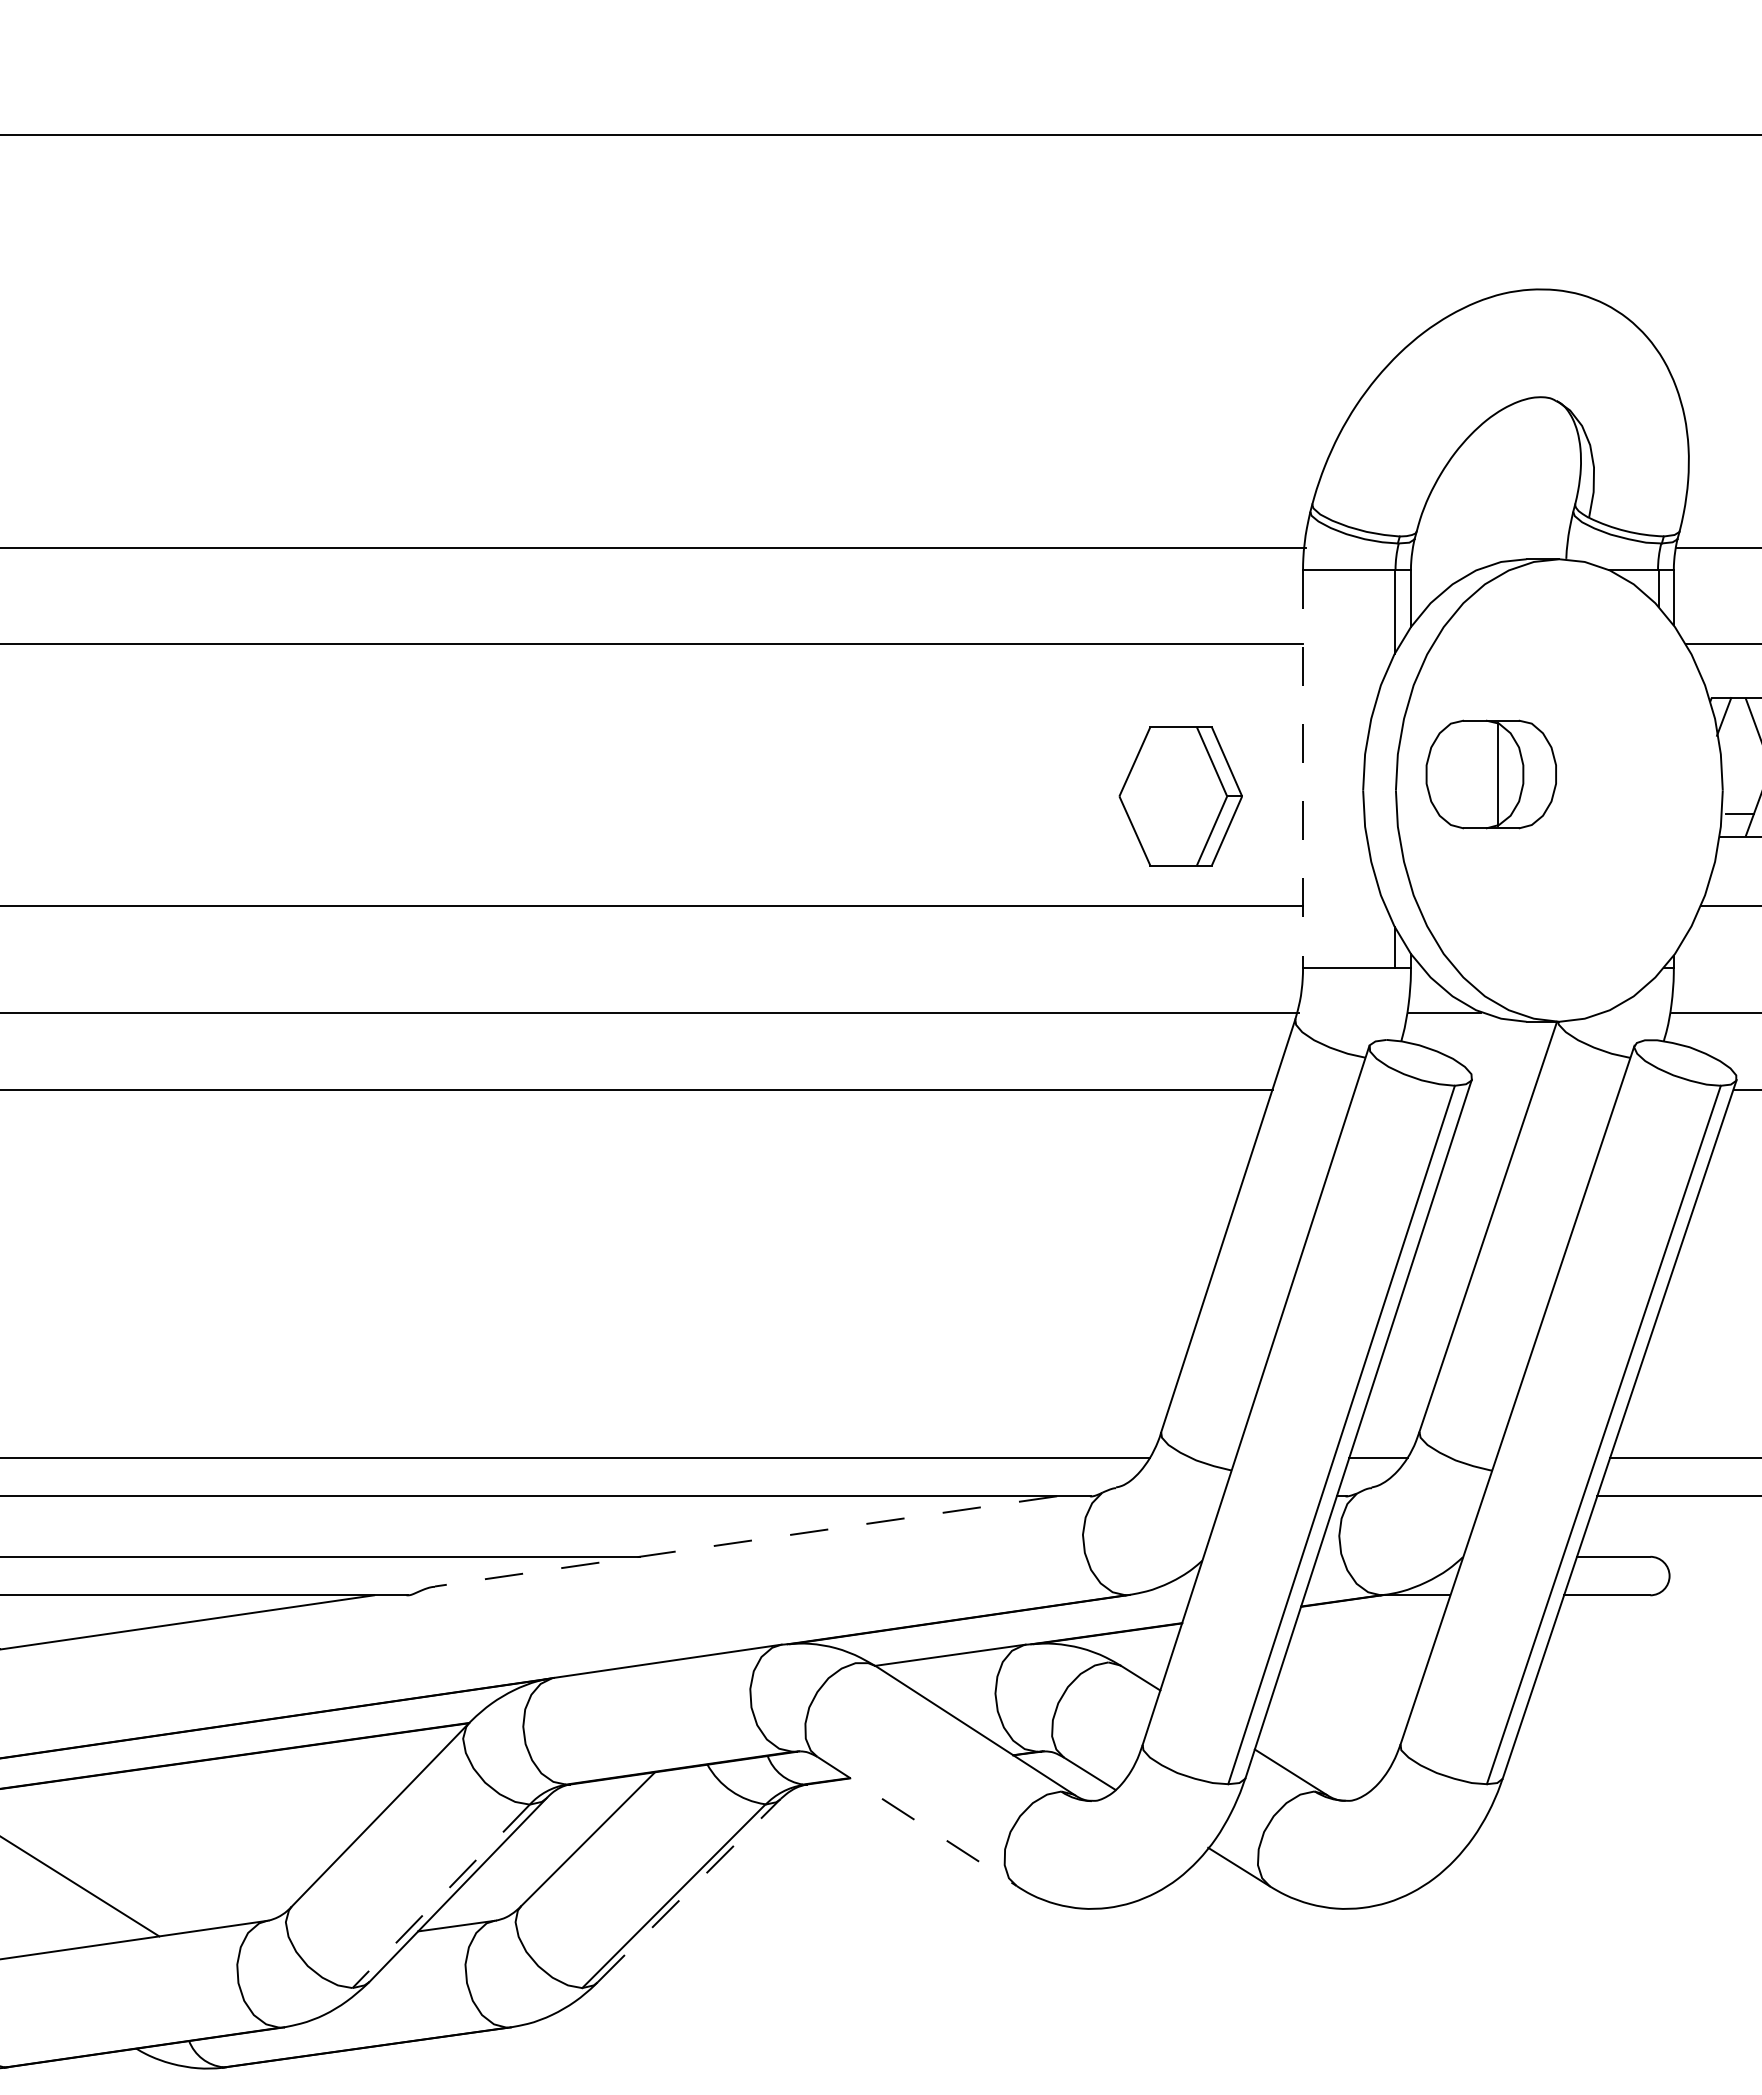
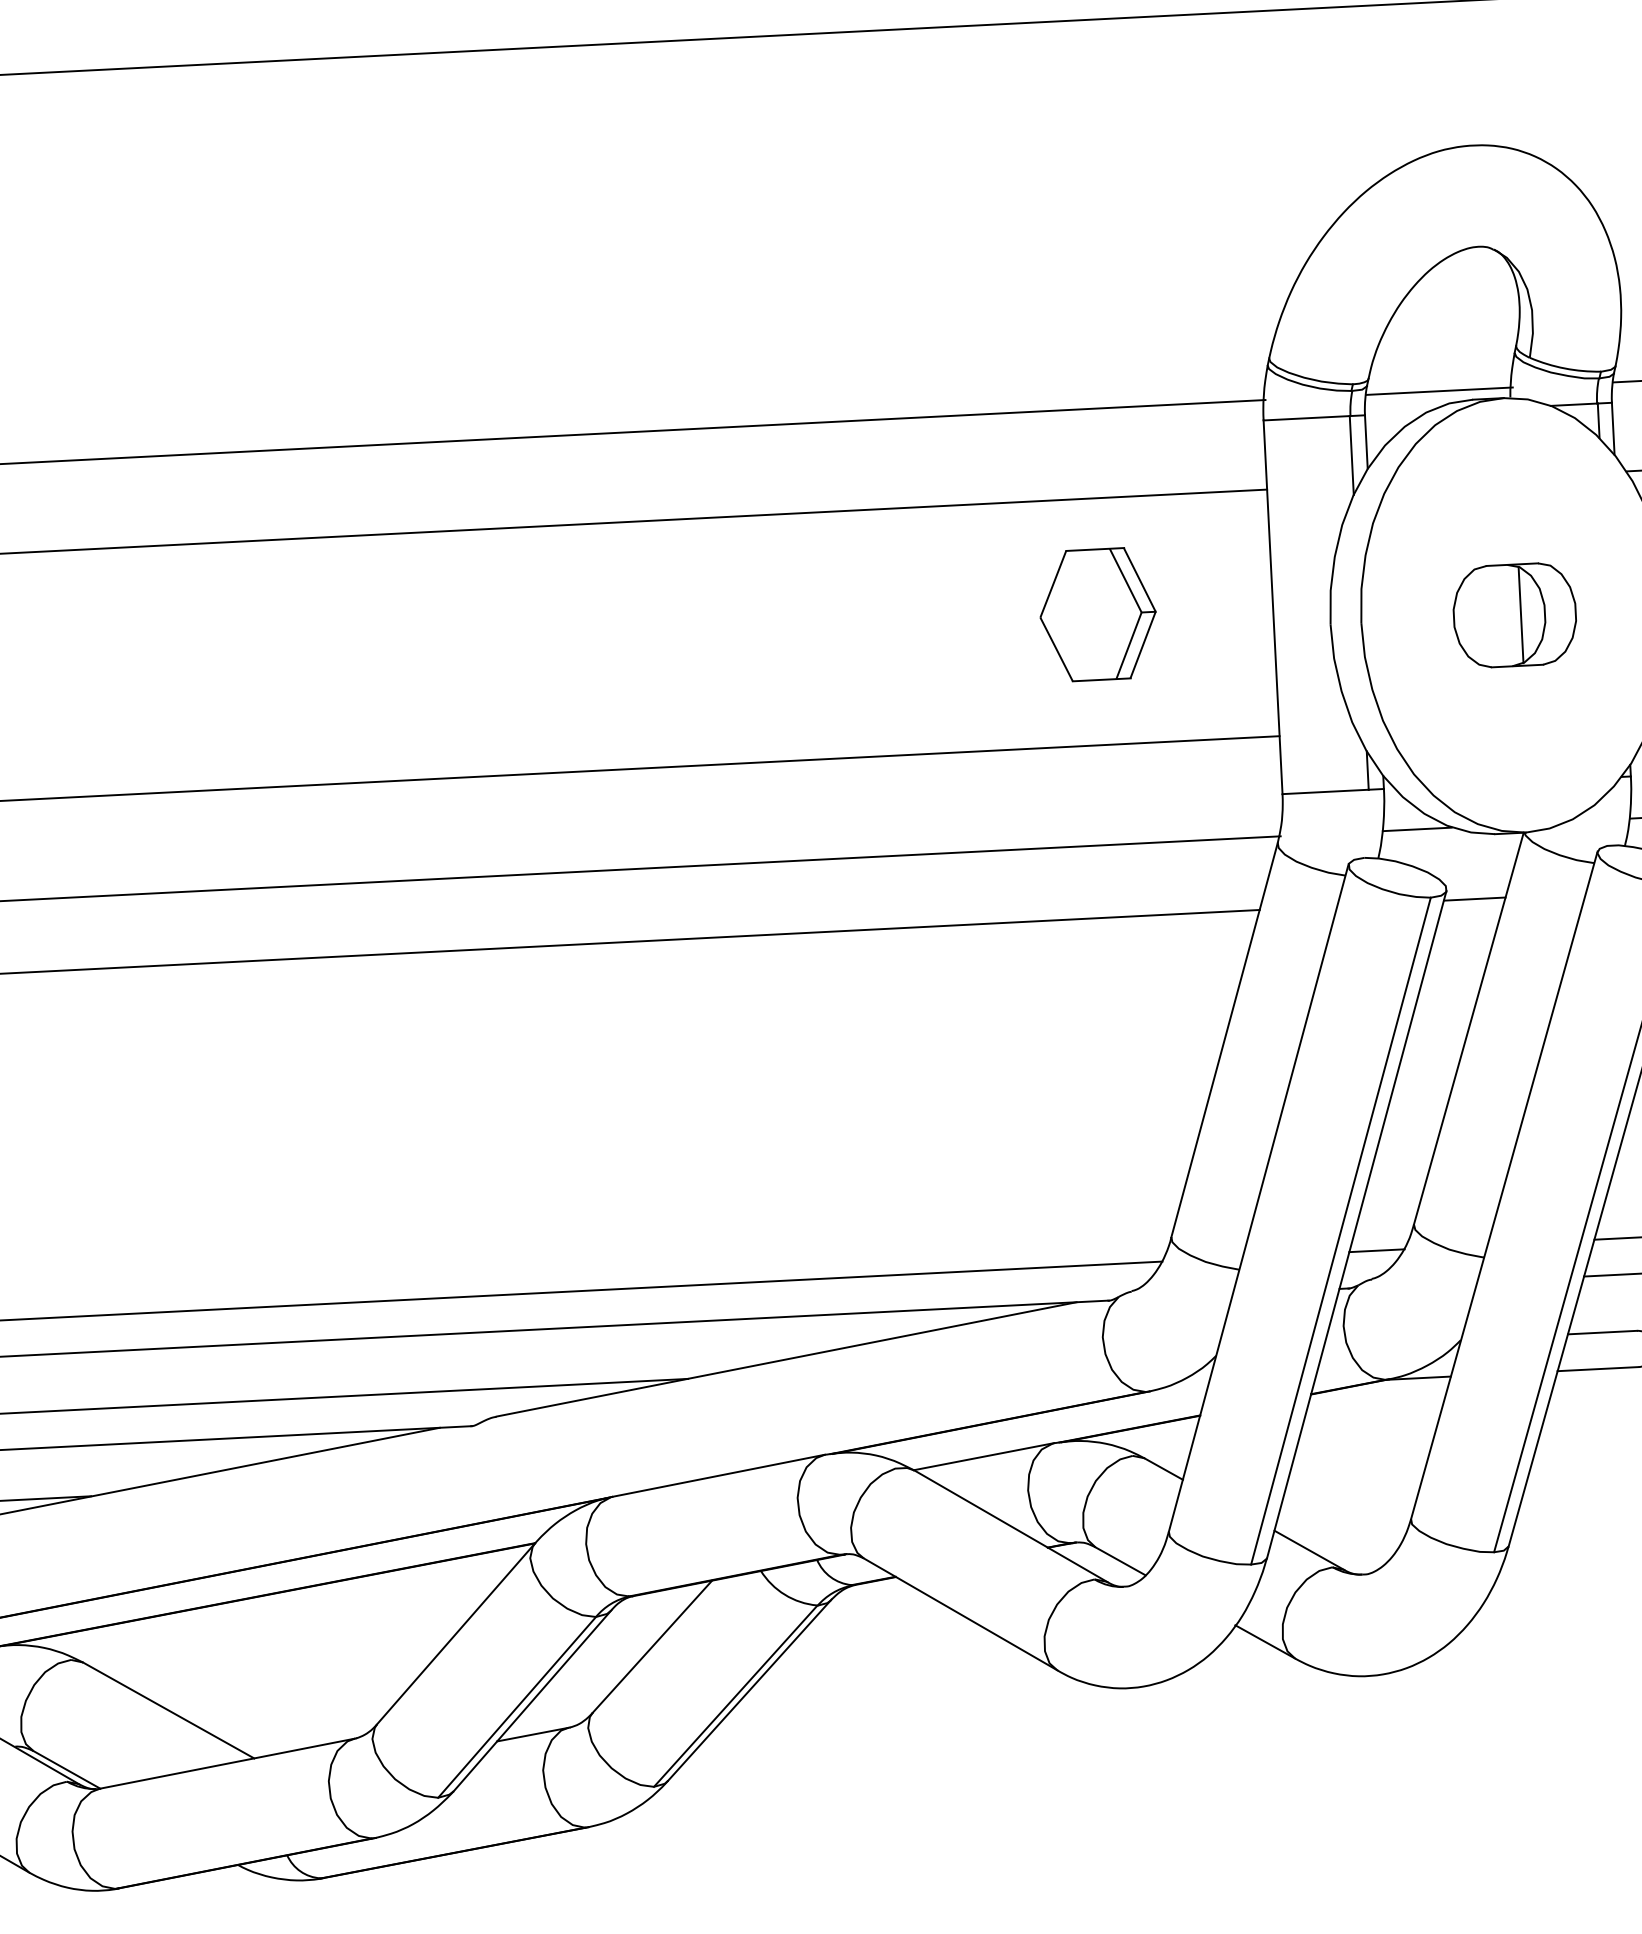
line: (1491, 548) -> (1439, 391), added
line: (1303, 768) -> (1273, 606), dashed -> solid
part: (1490, 774) -> (1514, 615), moved
part: (1180, 796) -> (1097, 614), moved
line: (1501, 1089) -> (1474, 898), added
line: (745, 1541) -> (786, 1359), dashed -> solid
line: (917, 1821) -> (960, 1614), dashed -> solid
line: (689, 1890) -> (750, 1690), dashed -> solid
line: (441, 1896) -> (517, 1707), dashed -> solid

